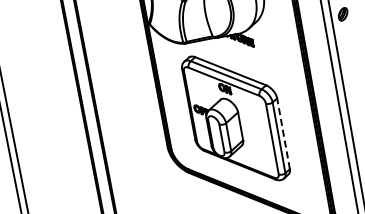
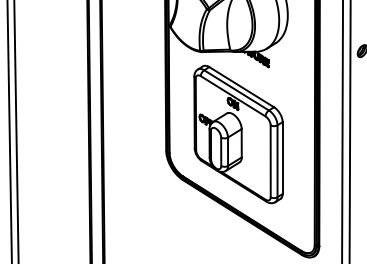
line: (283, 134) -> (282, 158), dashed -> solid

